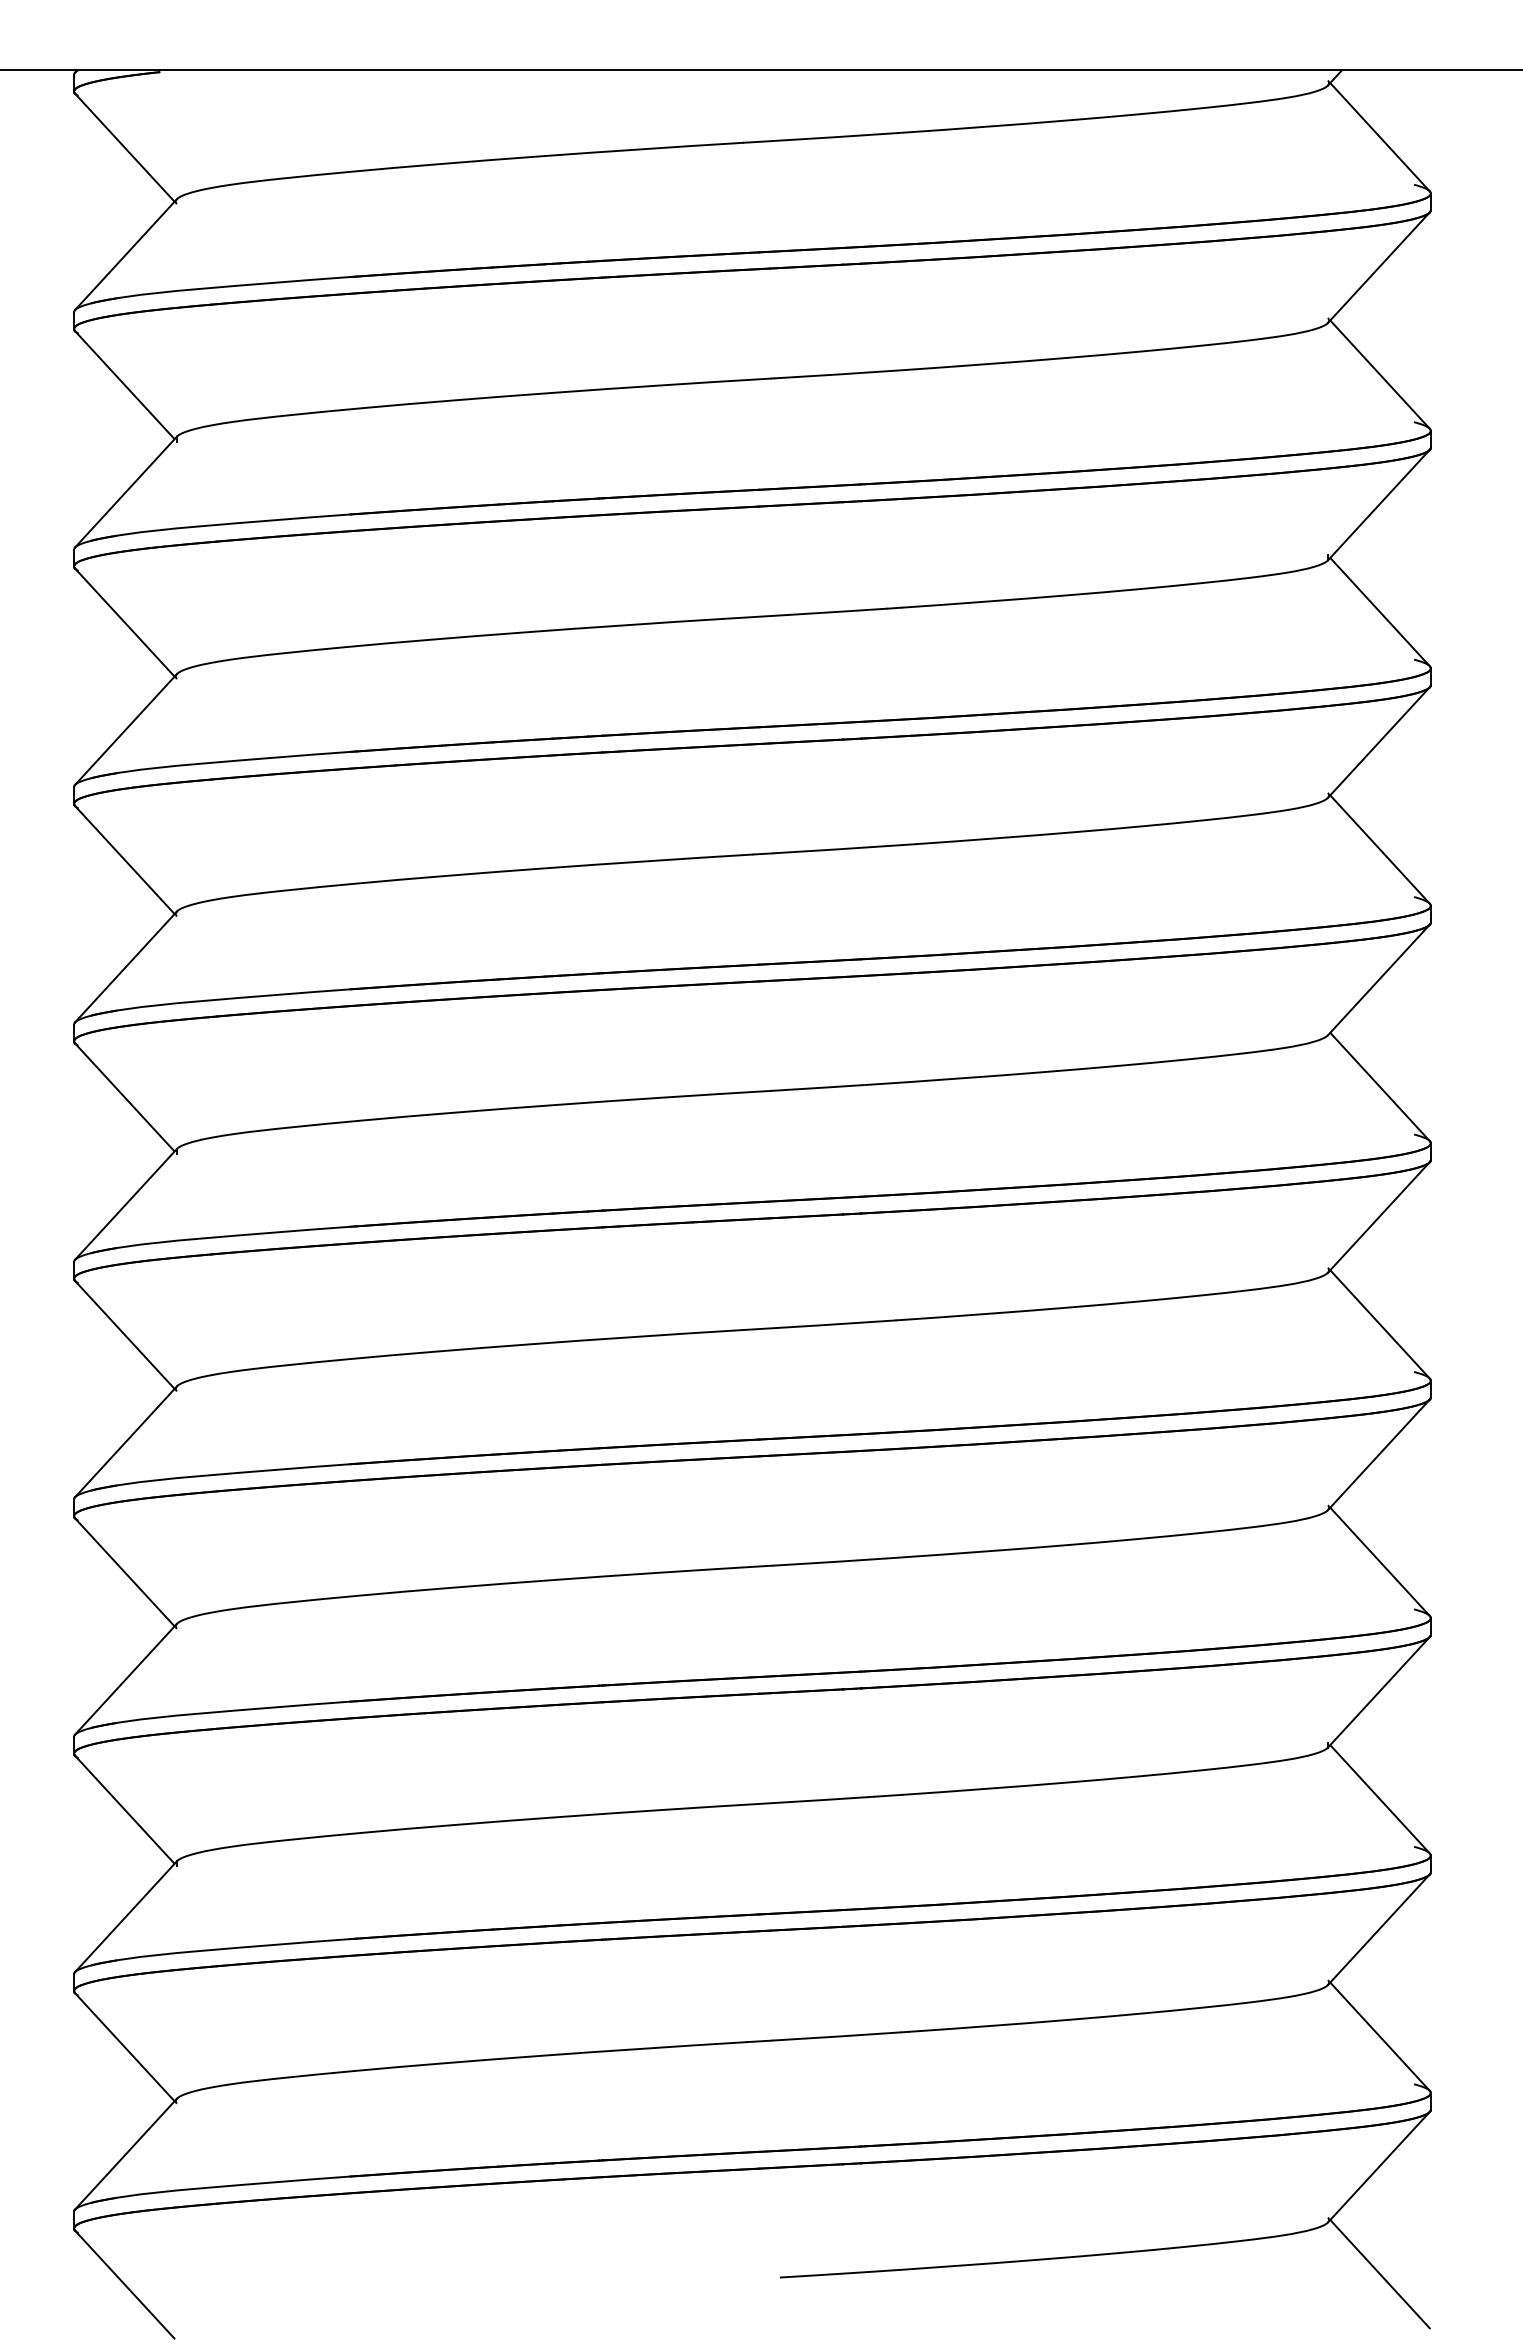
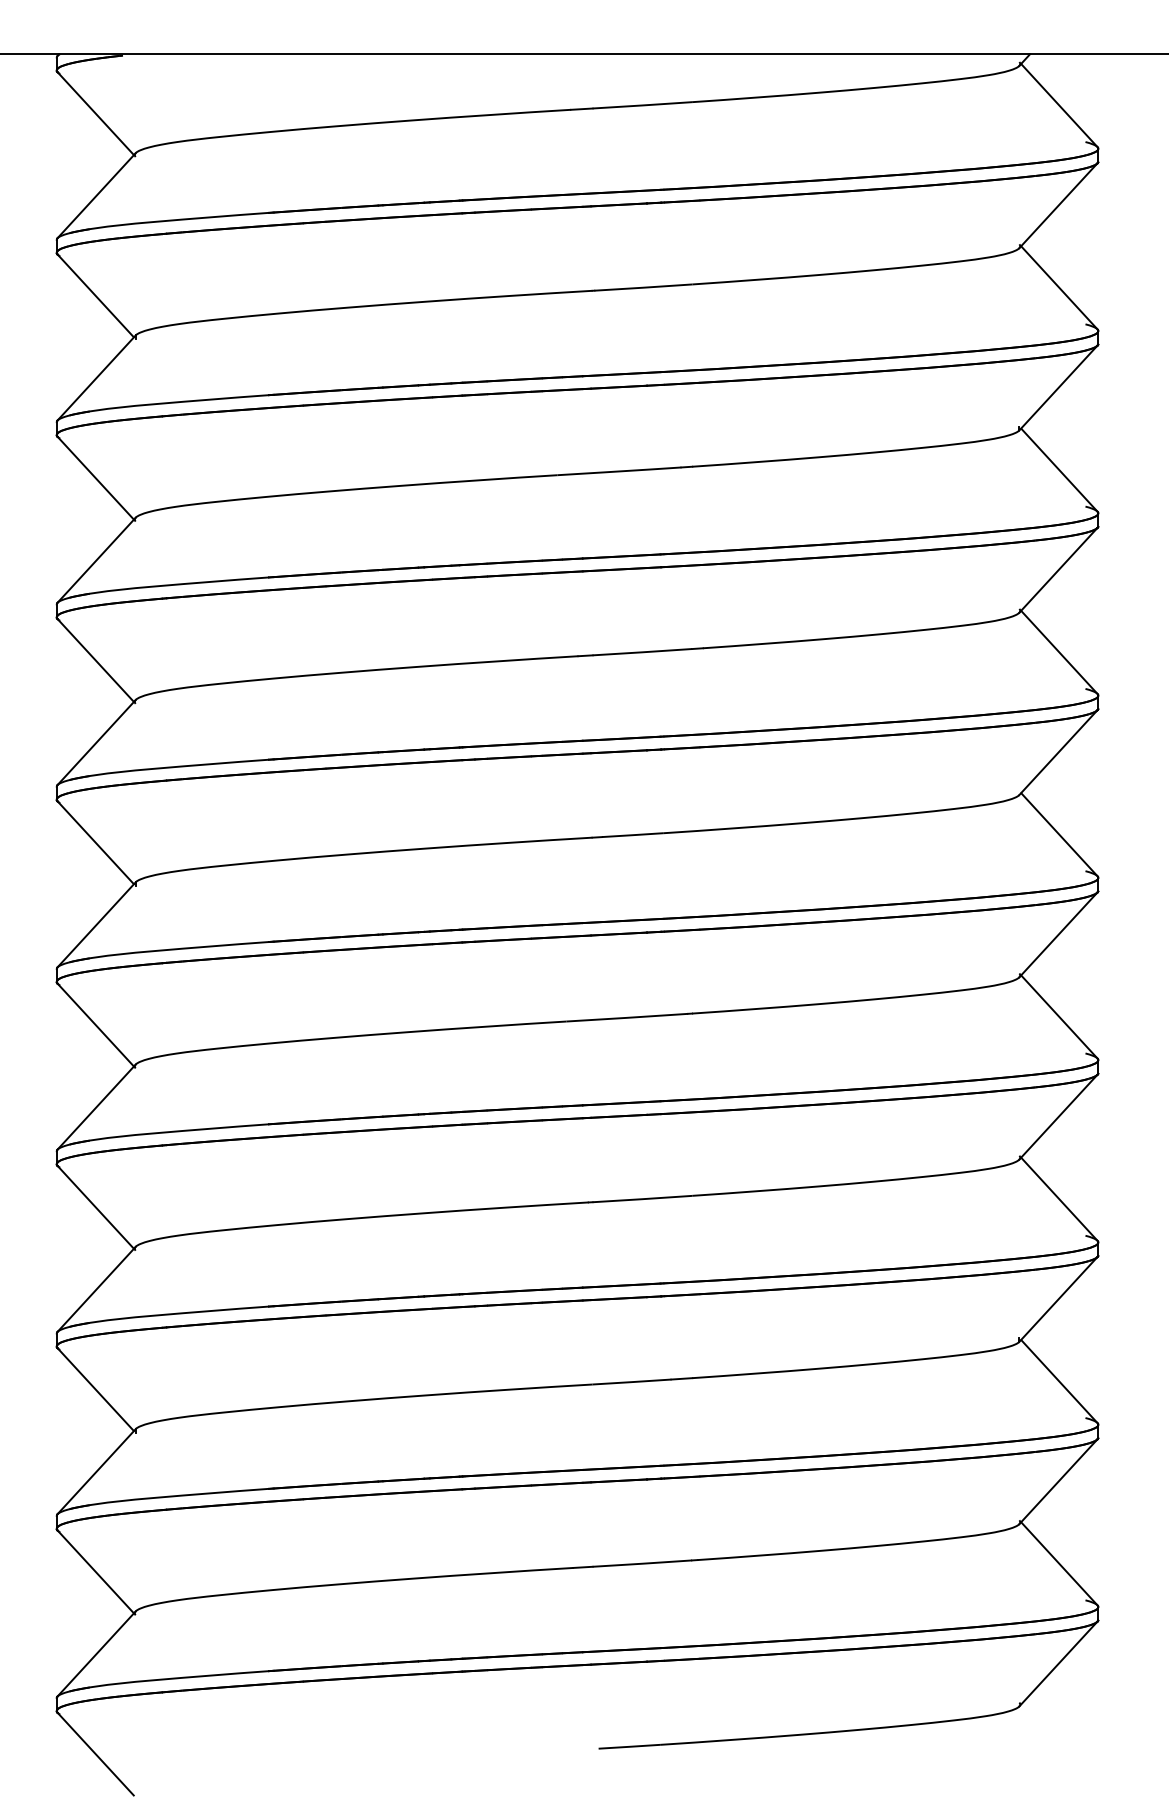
line: (1379, 2274) -> (1058, 1746), removed

